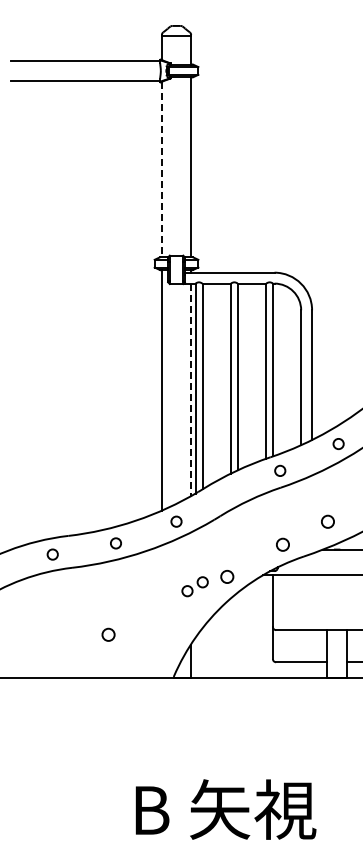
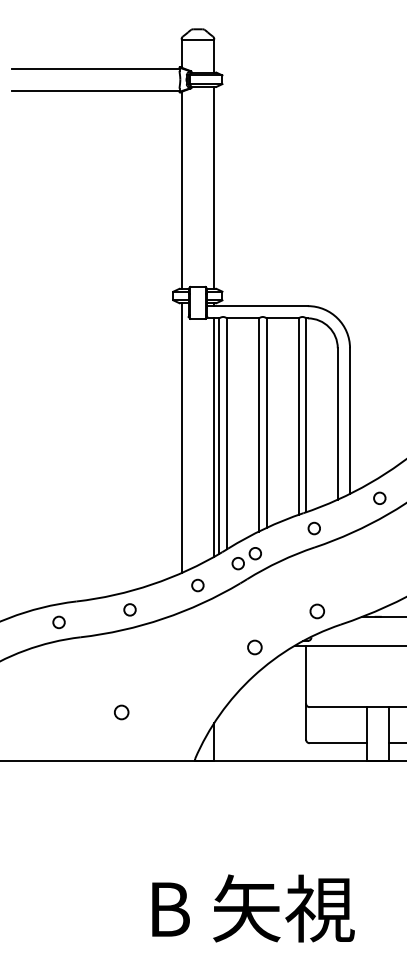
line: (162, 169) -> (182, 190), dashed -> solid
line: (190, 390) -> (213, 438), dashed -> solid
circle: (327, 521) -> (367, 585), removed
part: (194, 586) -> (246, 558), moved

